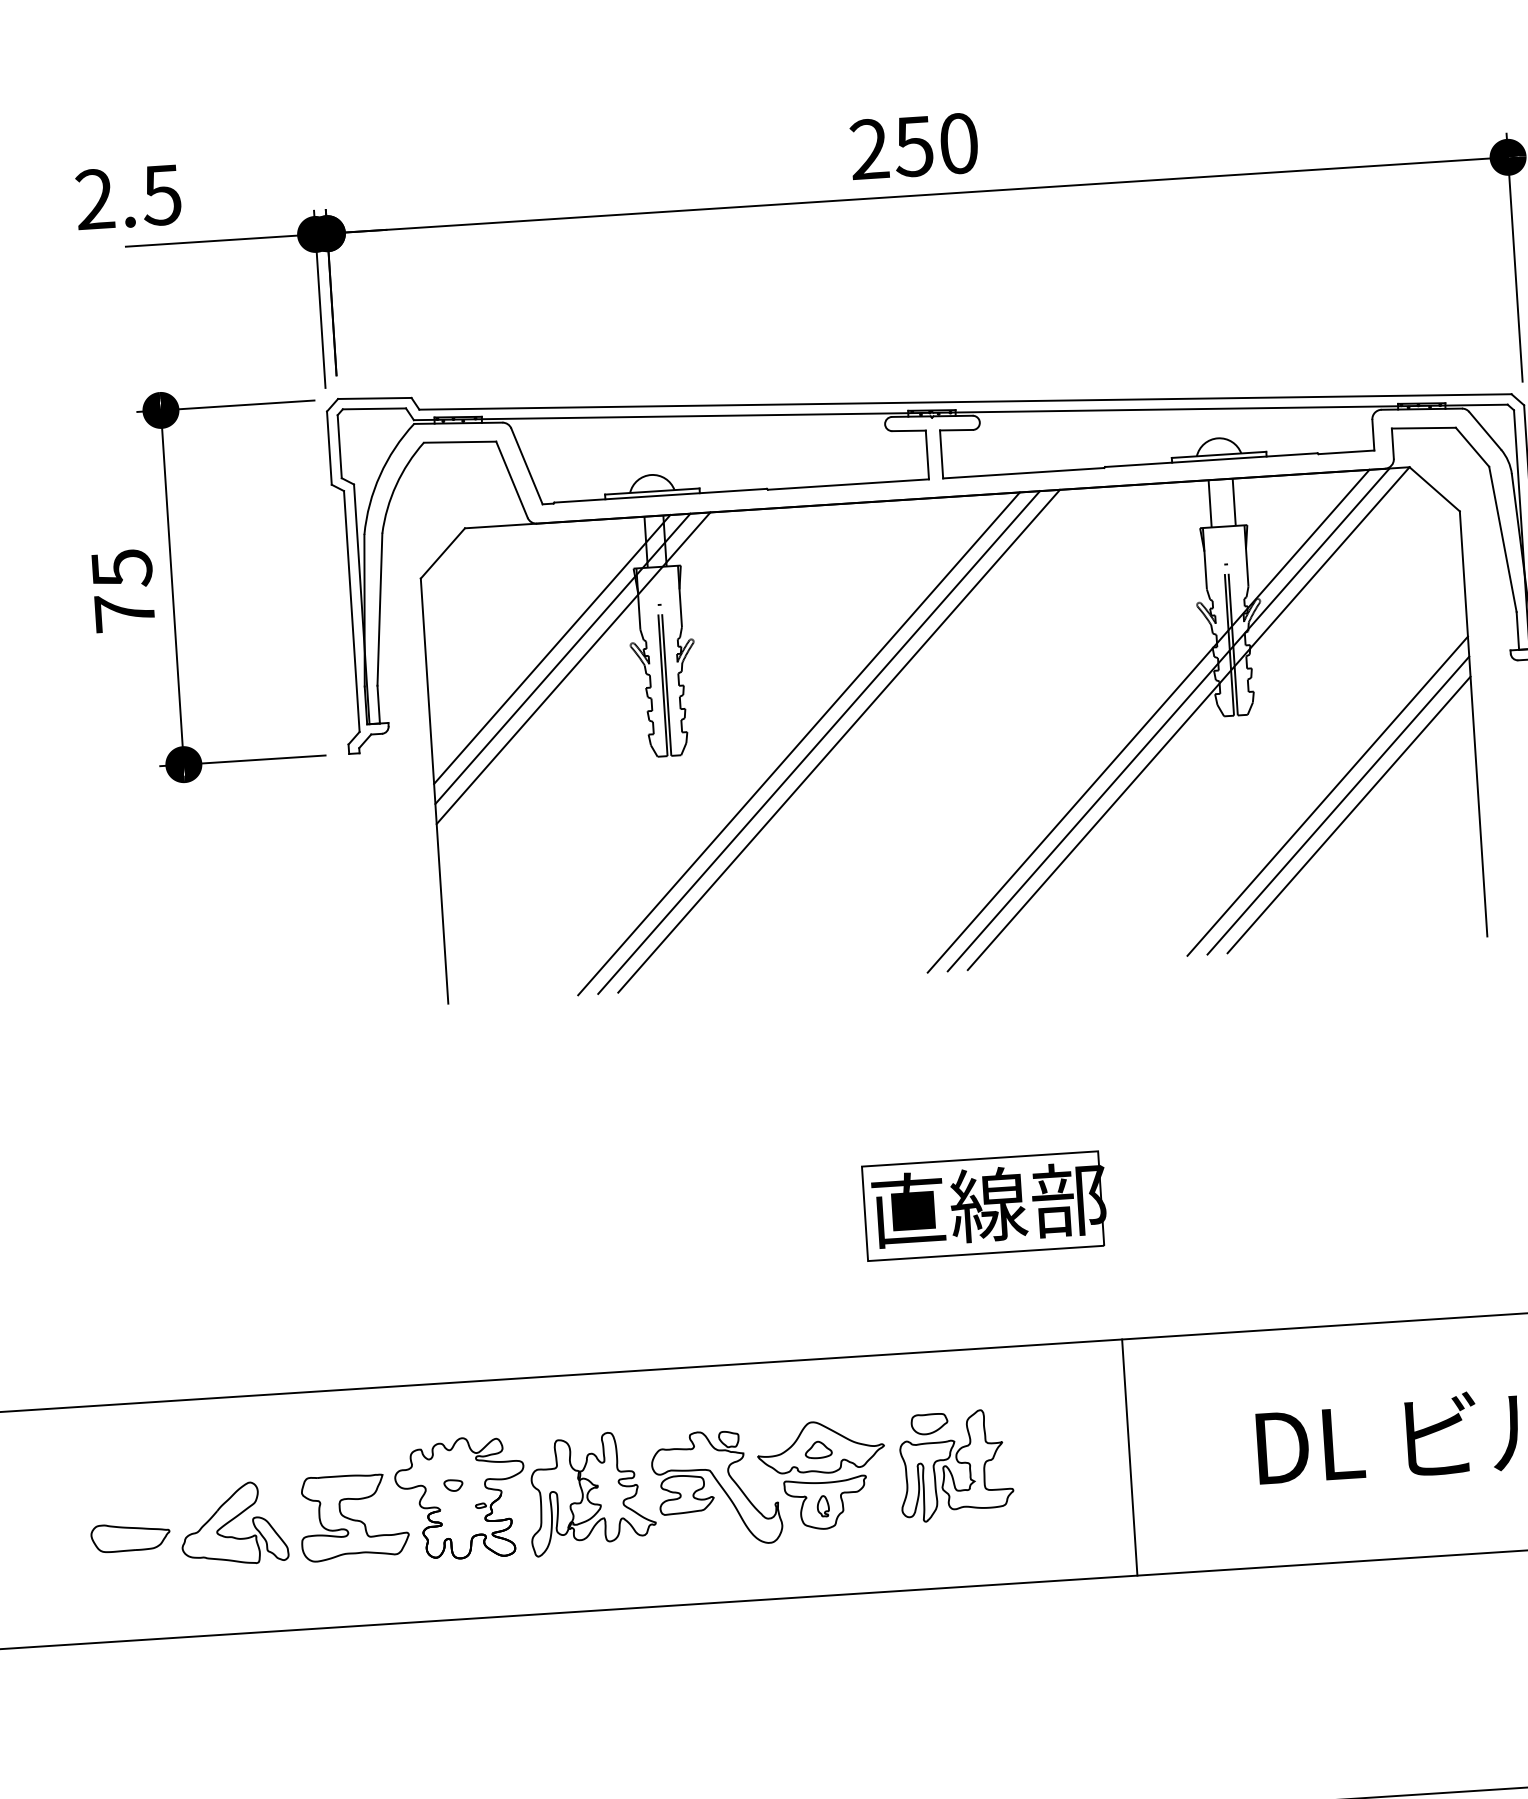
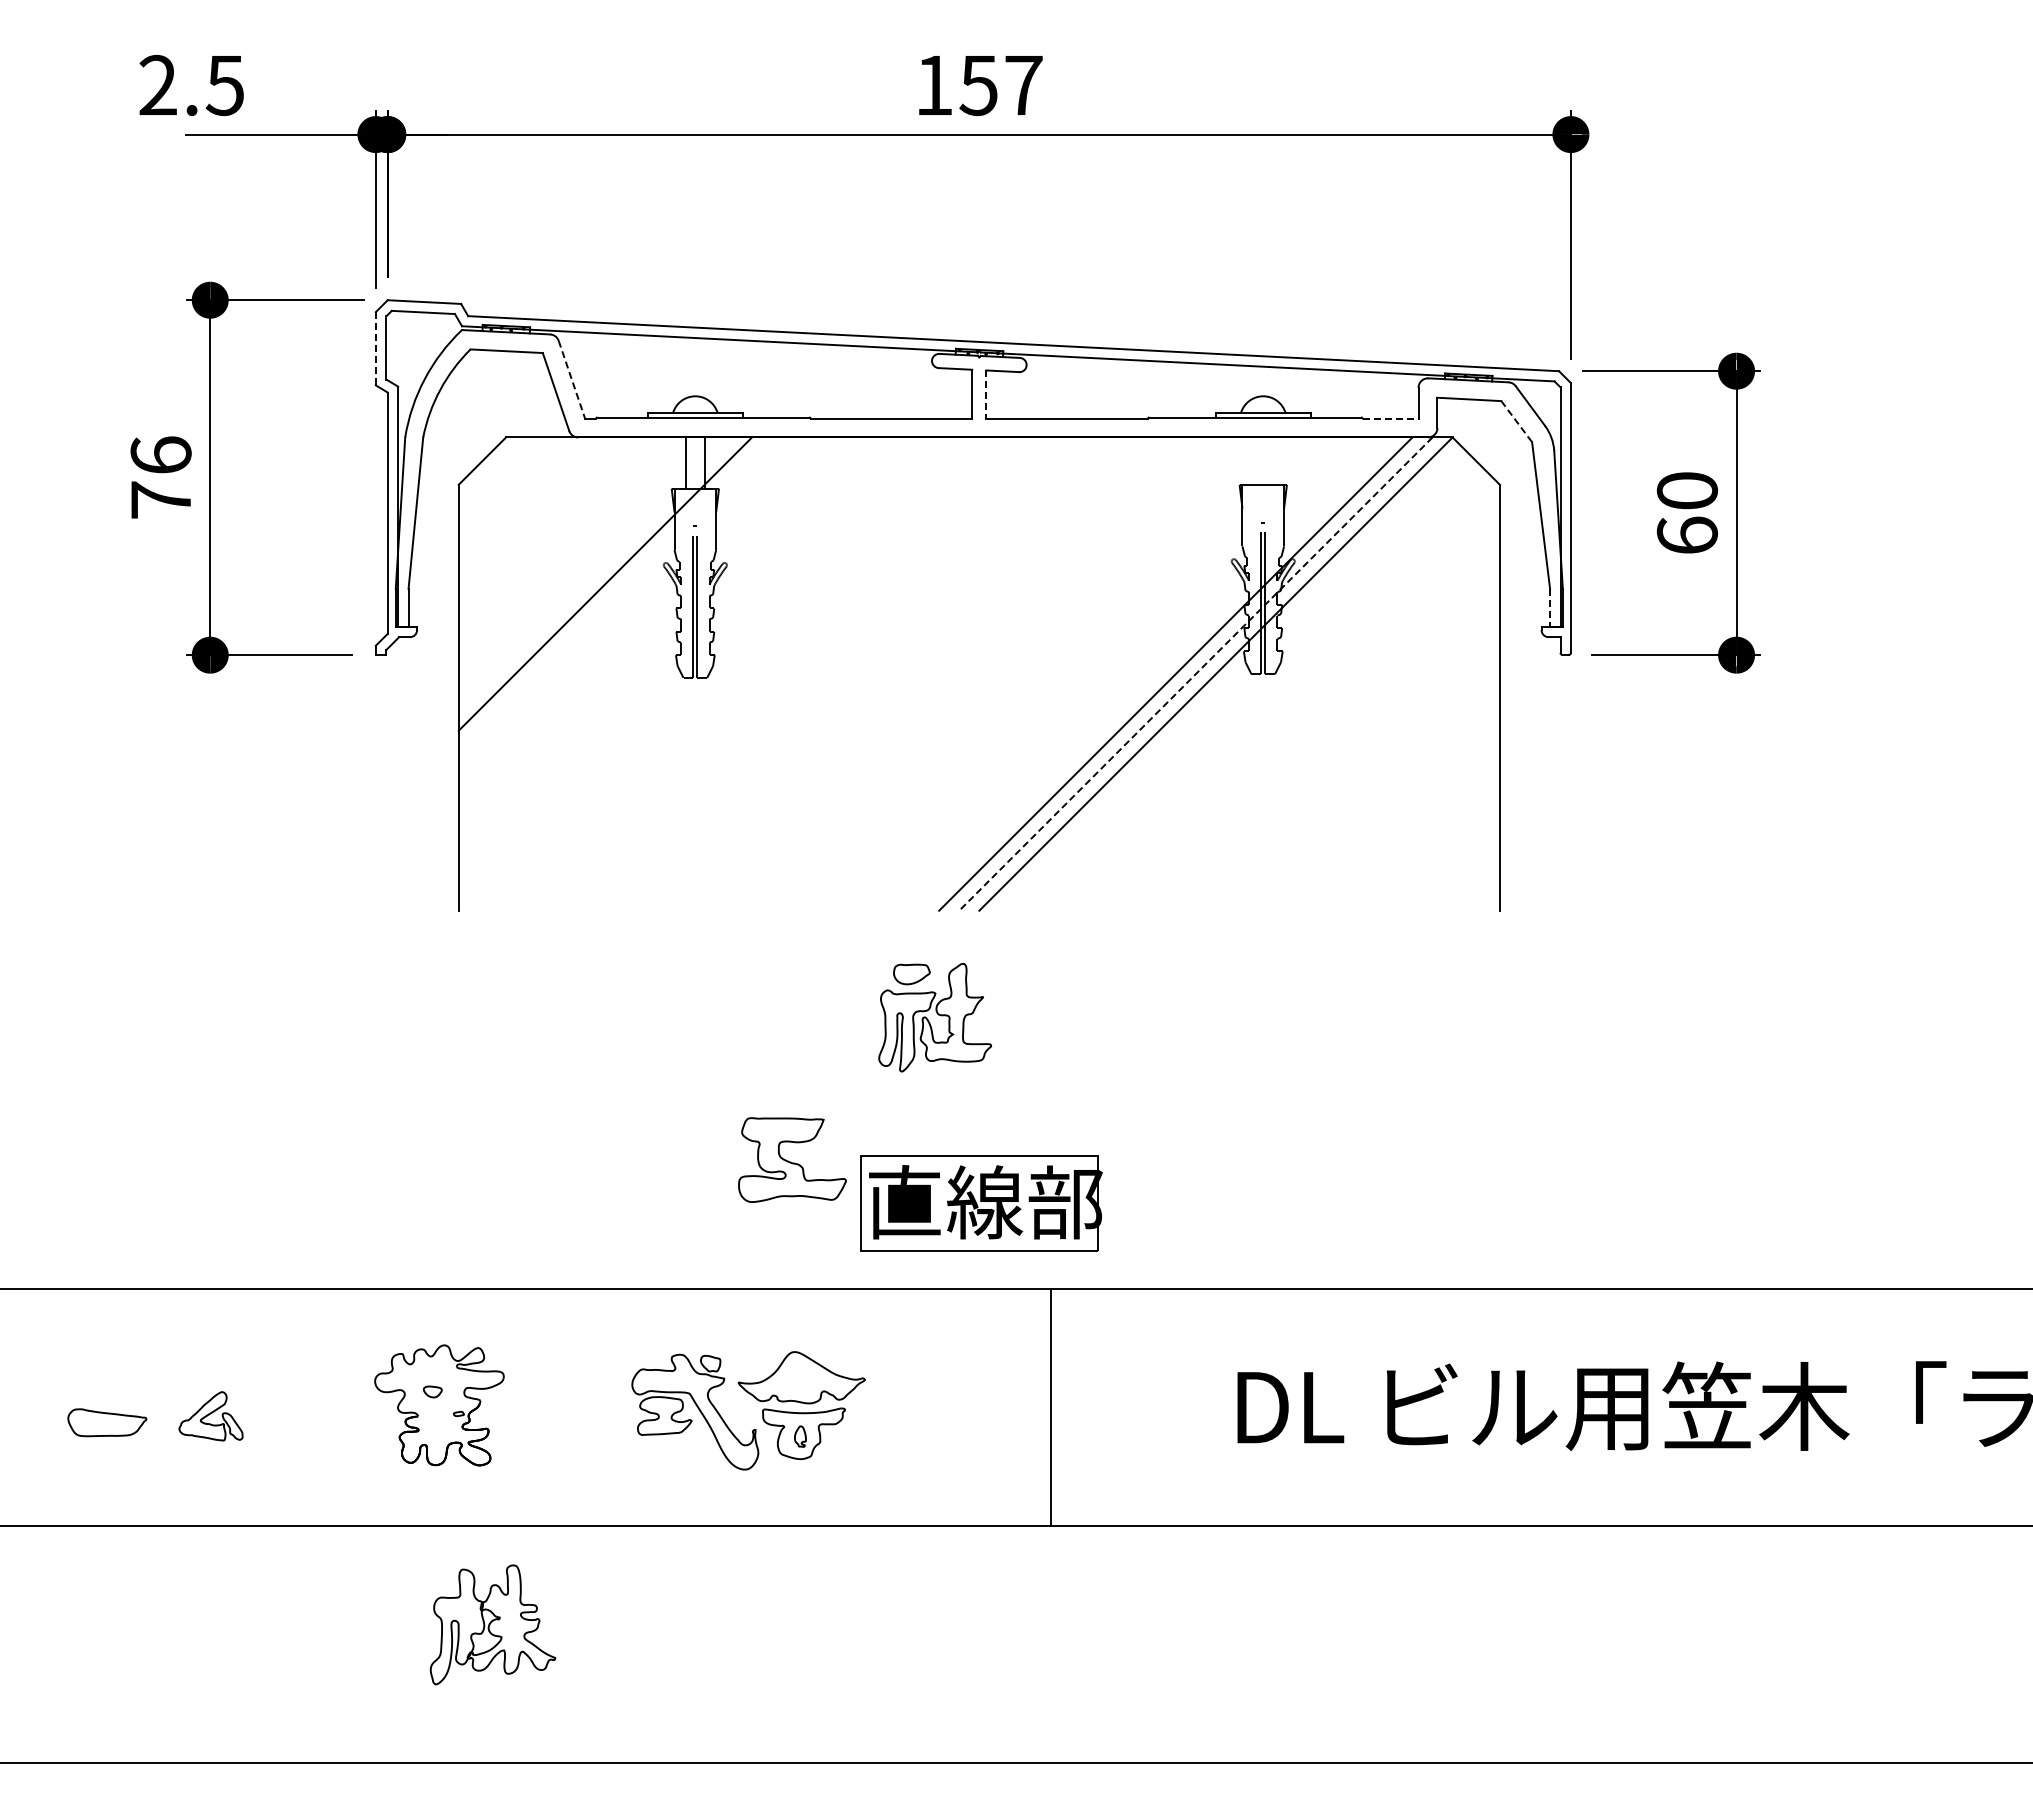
text: (913, 146) -> (978, 85), 250 -> 157
line: (328, 447) -> (375, 348), solid -> dashed
line: (1472, 447) -> (1516, 421), solid -> dashed
line: (1346, 452) -> (1390, 418), solid -> dashed
line: (941, 455) -> (986, 395), solid -> dashed
line: (527, 467) -> (572, 380), solid -> dashed
line: (1234, 501) -> (1275, 460), removed
line: (1210, 503) -> (1251, 460), removed
text: (121, 568) -> (160, 455), 75 -> 76
line: (1518, 630) -> (1550, 607), solid -> dashed
line: (551, 649) -> (584, 563), removed
line: (562, 658) -> (594, 573), removed
line: (1168, 720) -> (1195, 674), solid -> dashed
line: (838, 740) -> (865, 673), removed
line: (818, 741) -> (845, 673), removed
line: (799, 743) -> (825, 673), removed
line: (1327, 796) -> (1349, 760), removed
line: (1338, 805) -> (1359, 770), removed
line: (1348, 814) -> (1369, 780), removed
part: (985, 1206) -> (981, 1203), moved
curve: (814, 1445) -> (795, 1375), removed
line: (1129, 1457) -> (1051, 1407), moved
part: (954, 1465) -> (934, 1017), moved
part: (590, 1493) -> (492, 1624), moved
curve: (352, 1518) -> (790, 1161), moved
part: (233, 1524) -> (210, 1416), size x0.6

